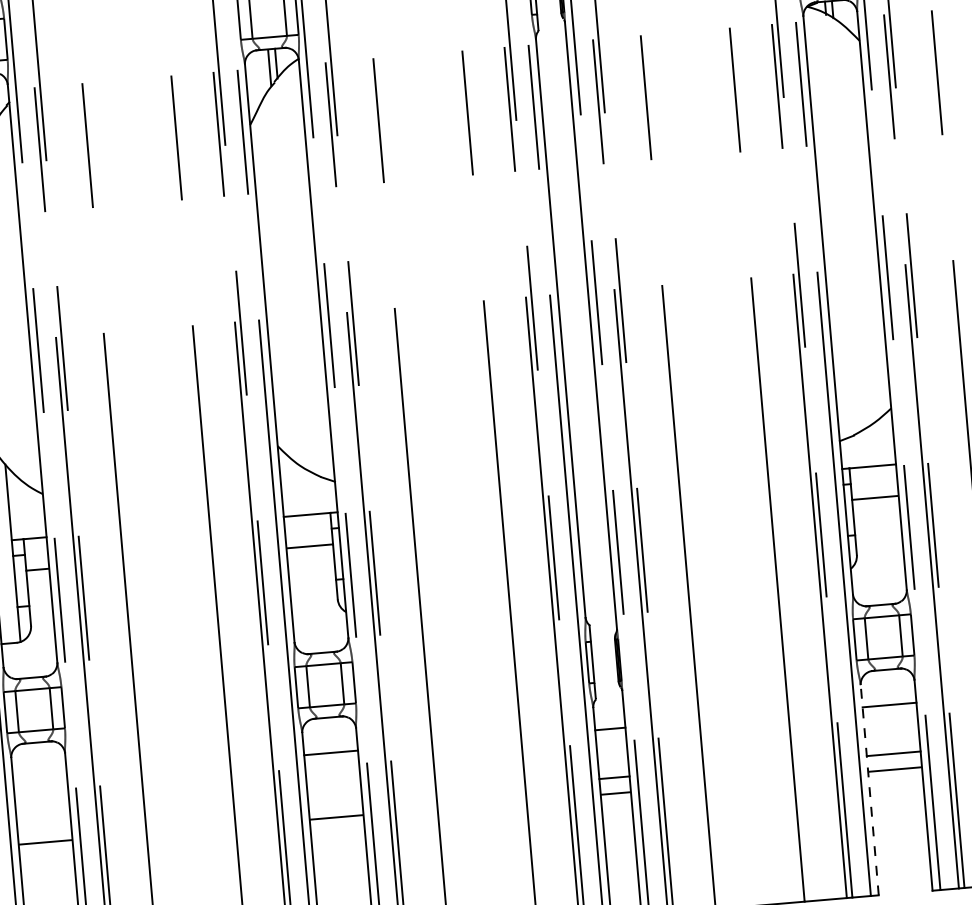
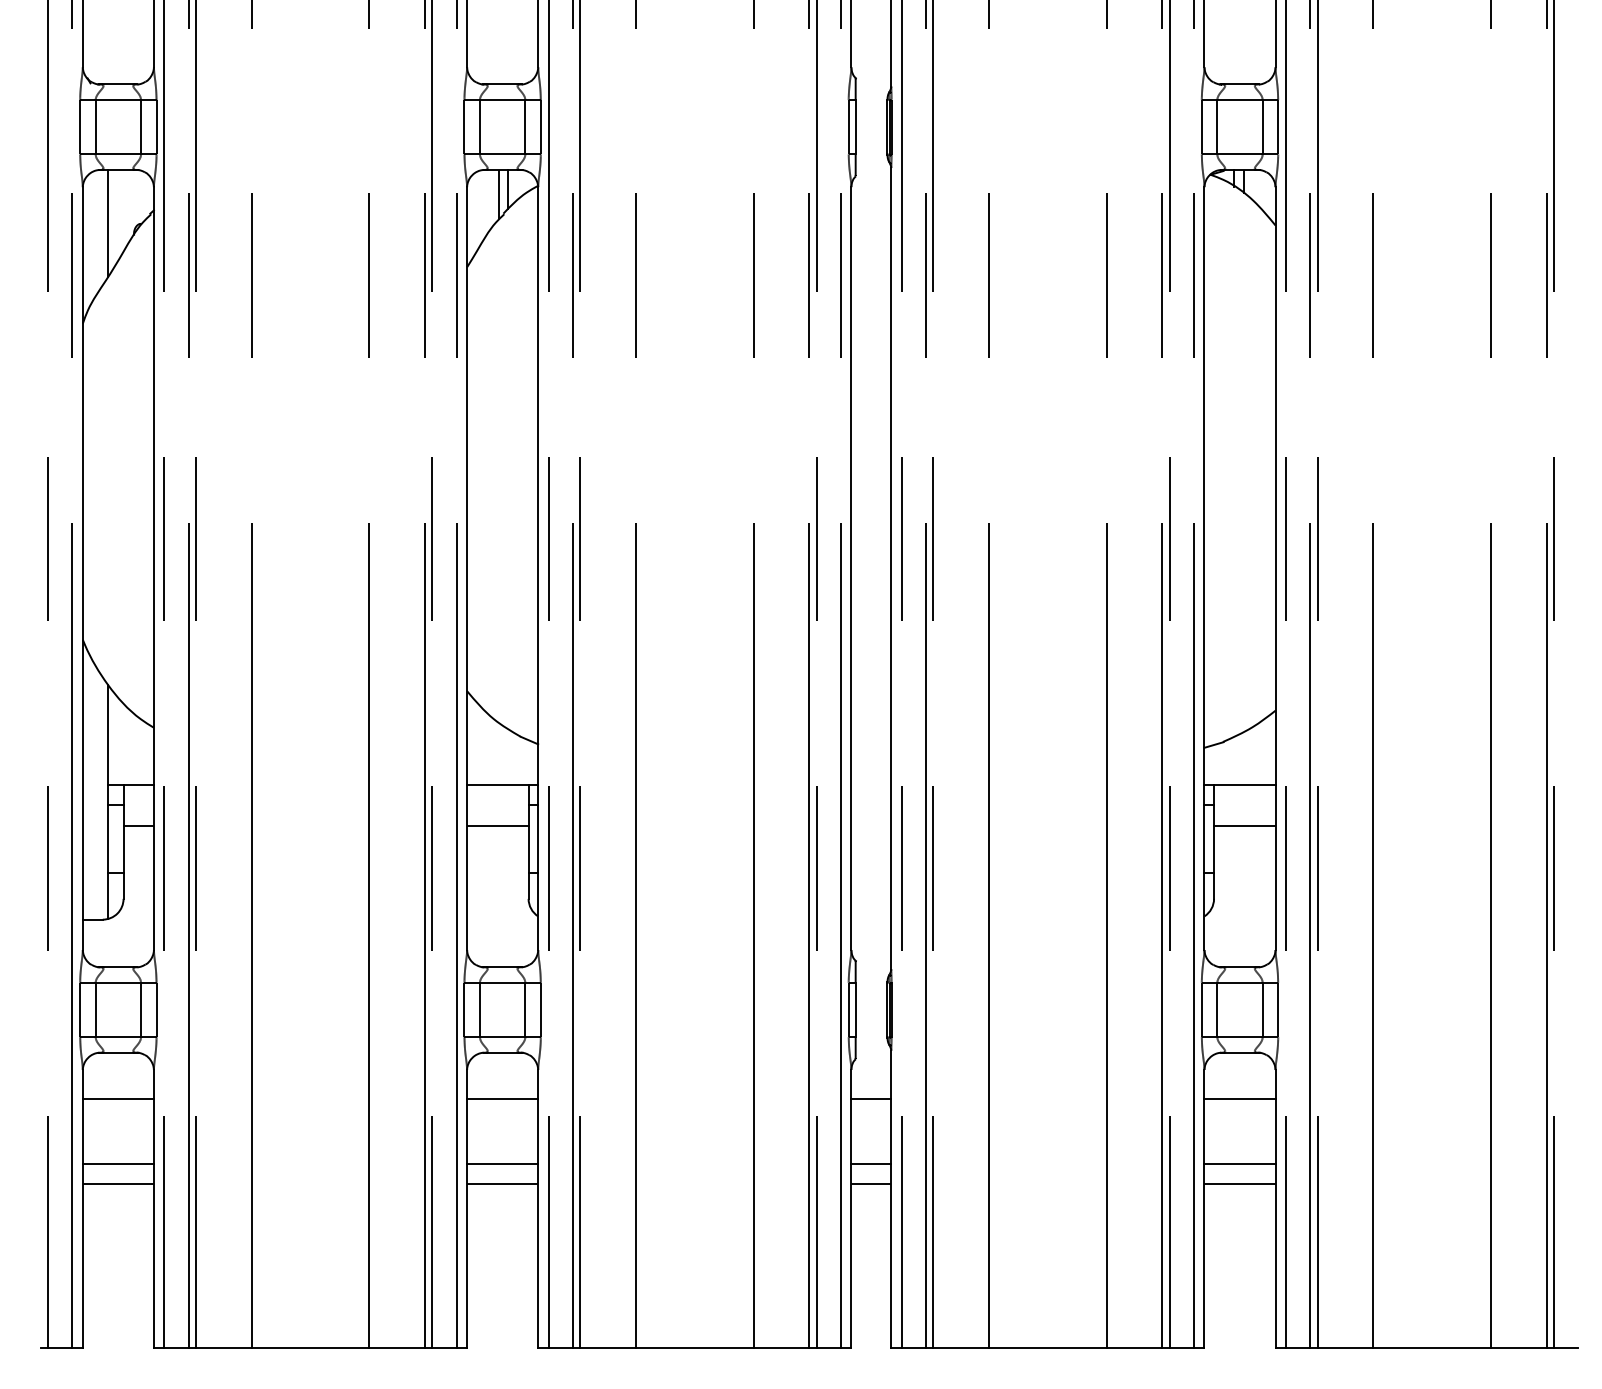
line: (39, 778) -> (117, 1099), added
line: (869, 790) -> (1204, 1208), dashed -> solid
line: (335, 801) -> (502, 1163), added
line: (43, 826) -> (117, 1163), added

